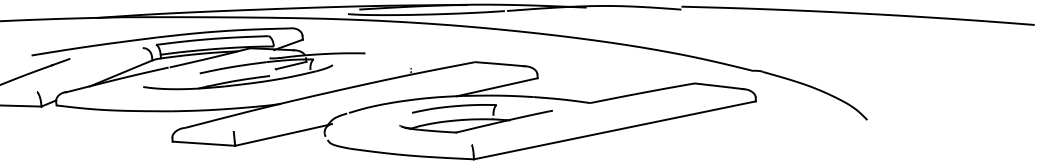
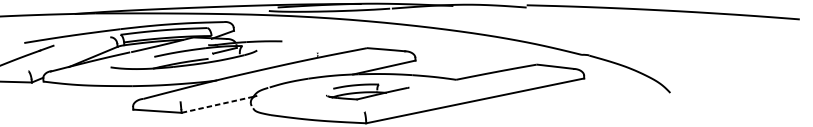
part: (475, 118) -> (367, 91), size x0.7
line: (281, 135) -> (217, 104), solid -> dashed

